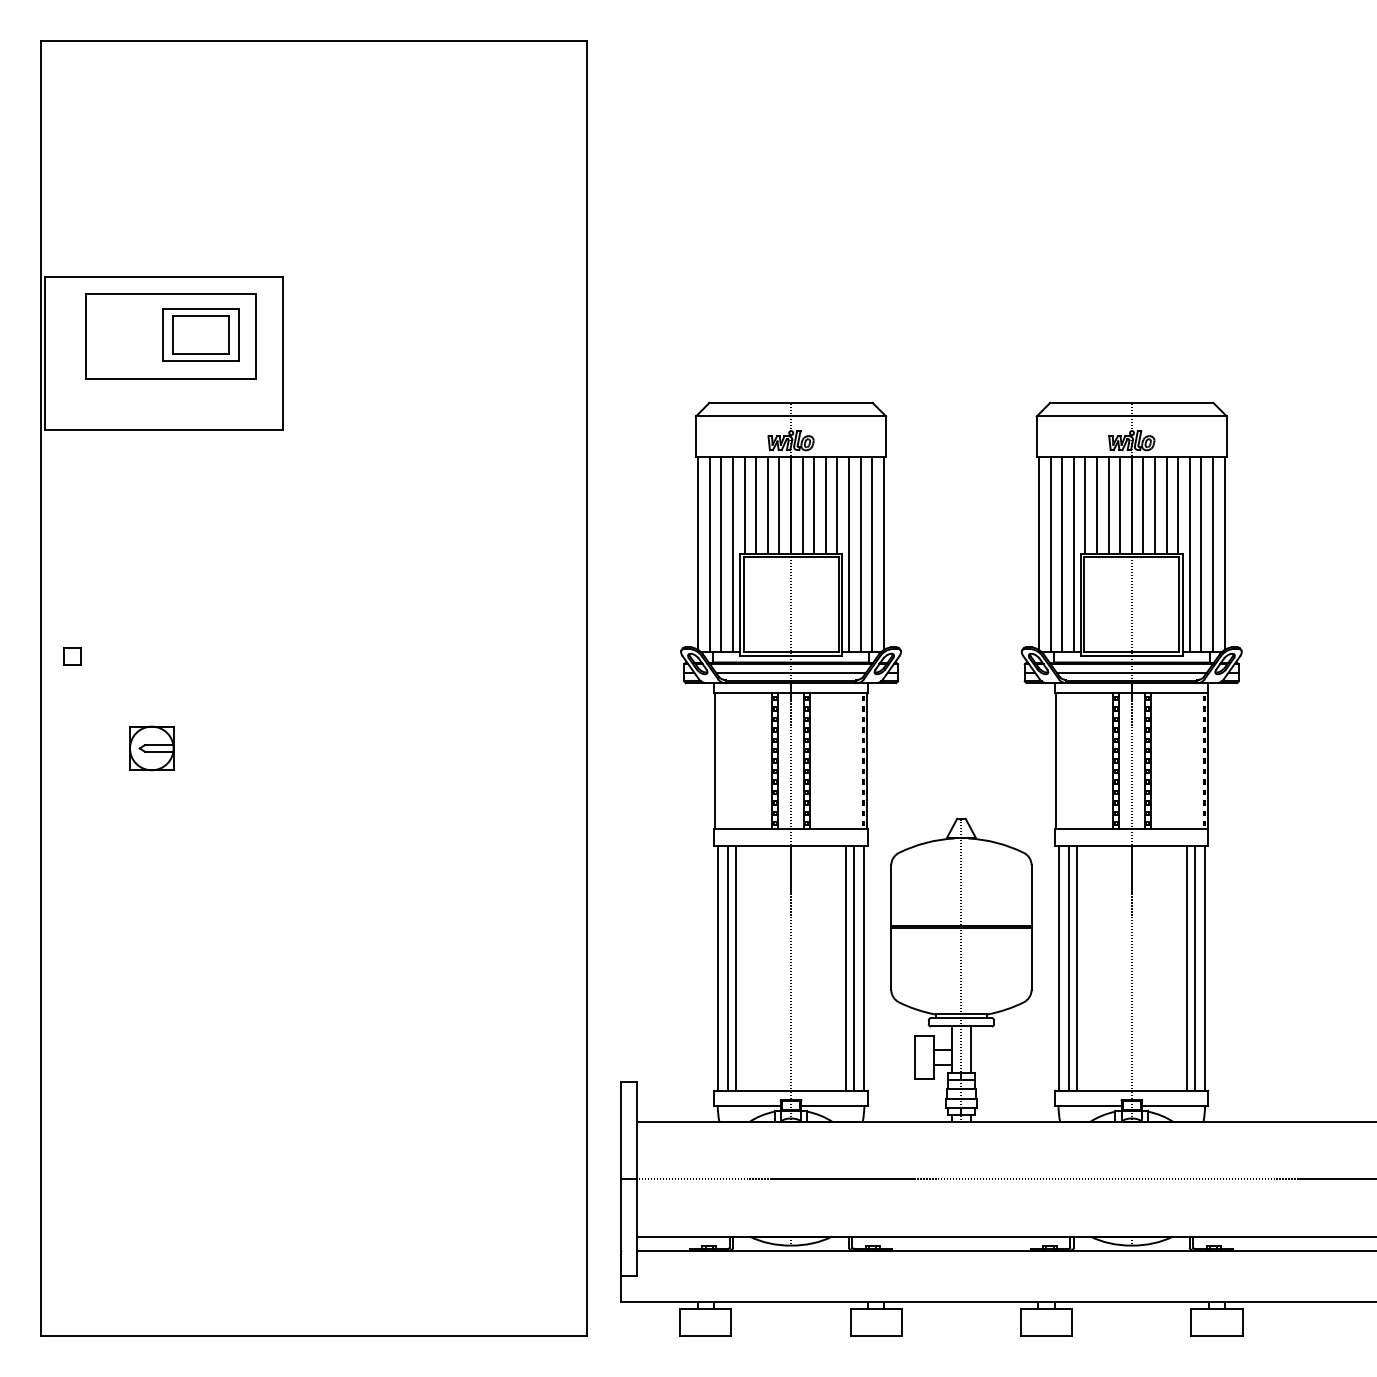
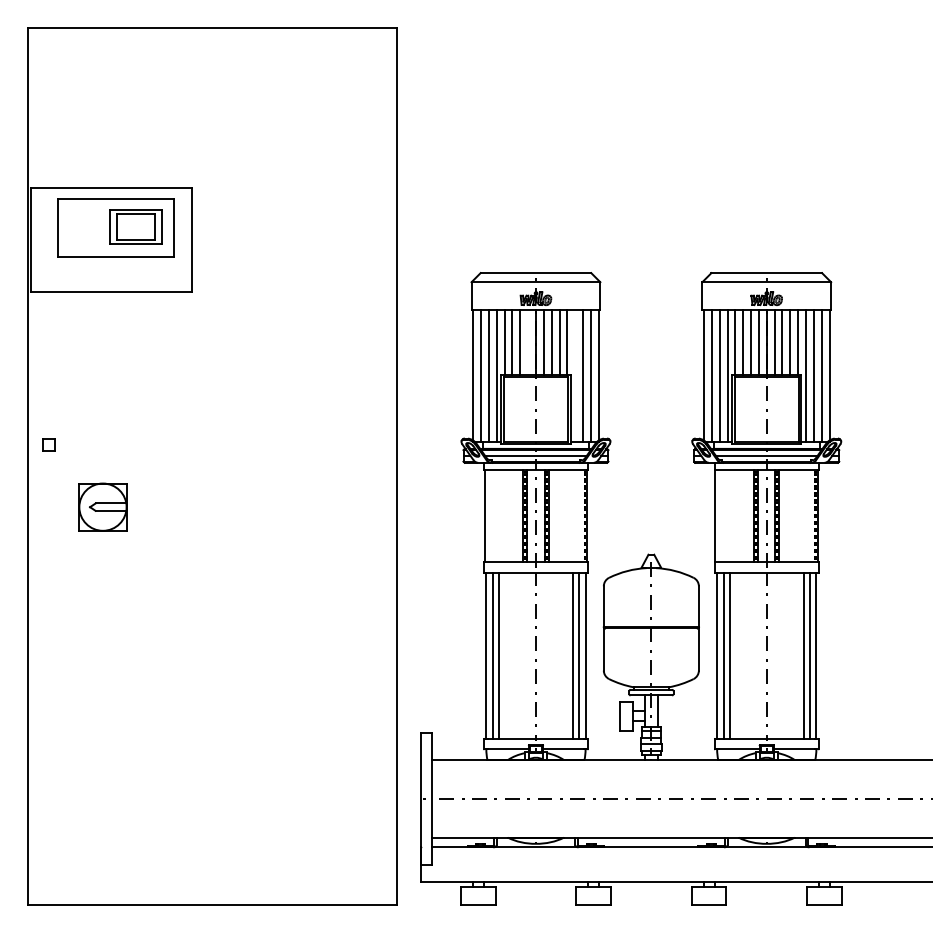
line: (780, 505) -> (528, 342), removed
line: (849, 554) -> (575, 375), removed
part: (151, 747) -> (102, 506), size x1.6

